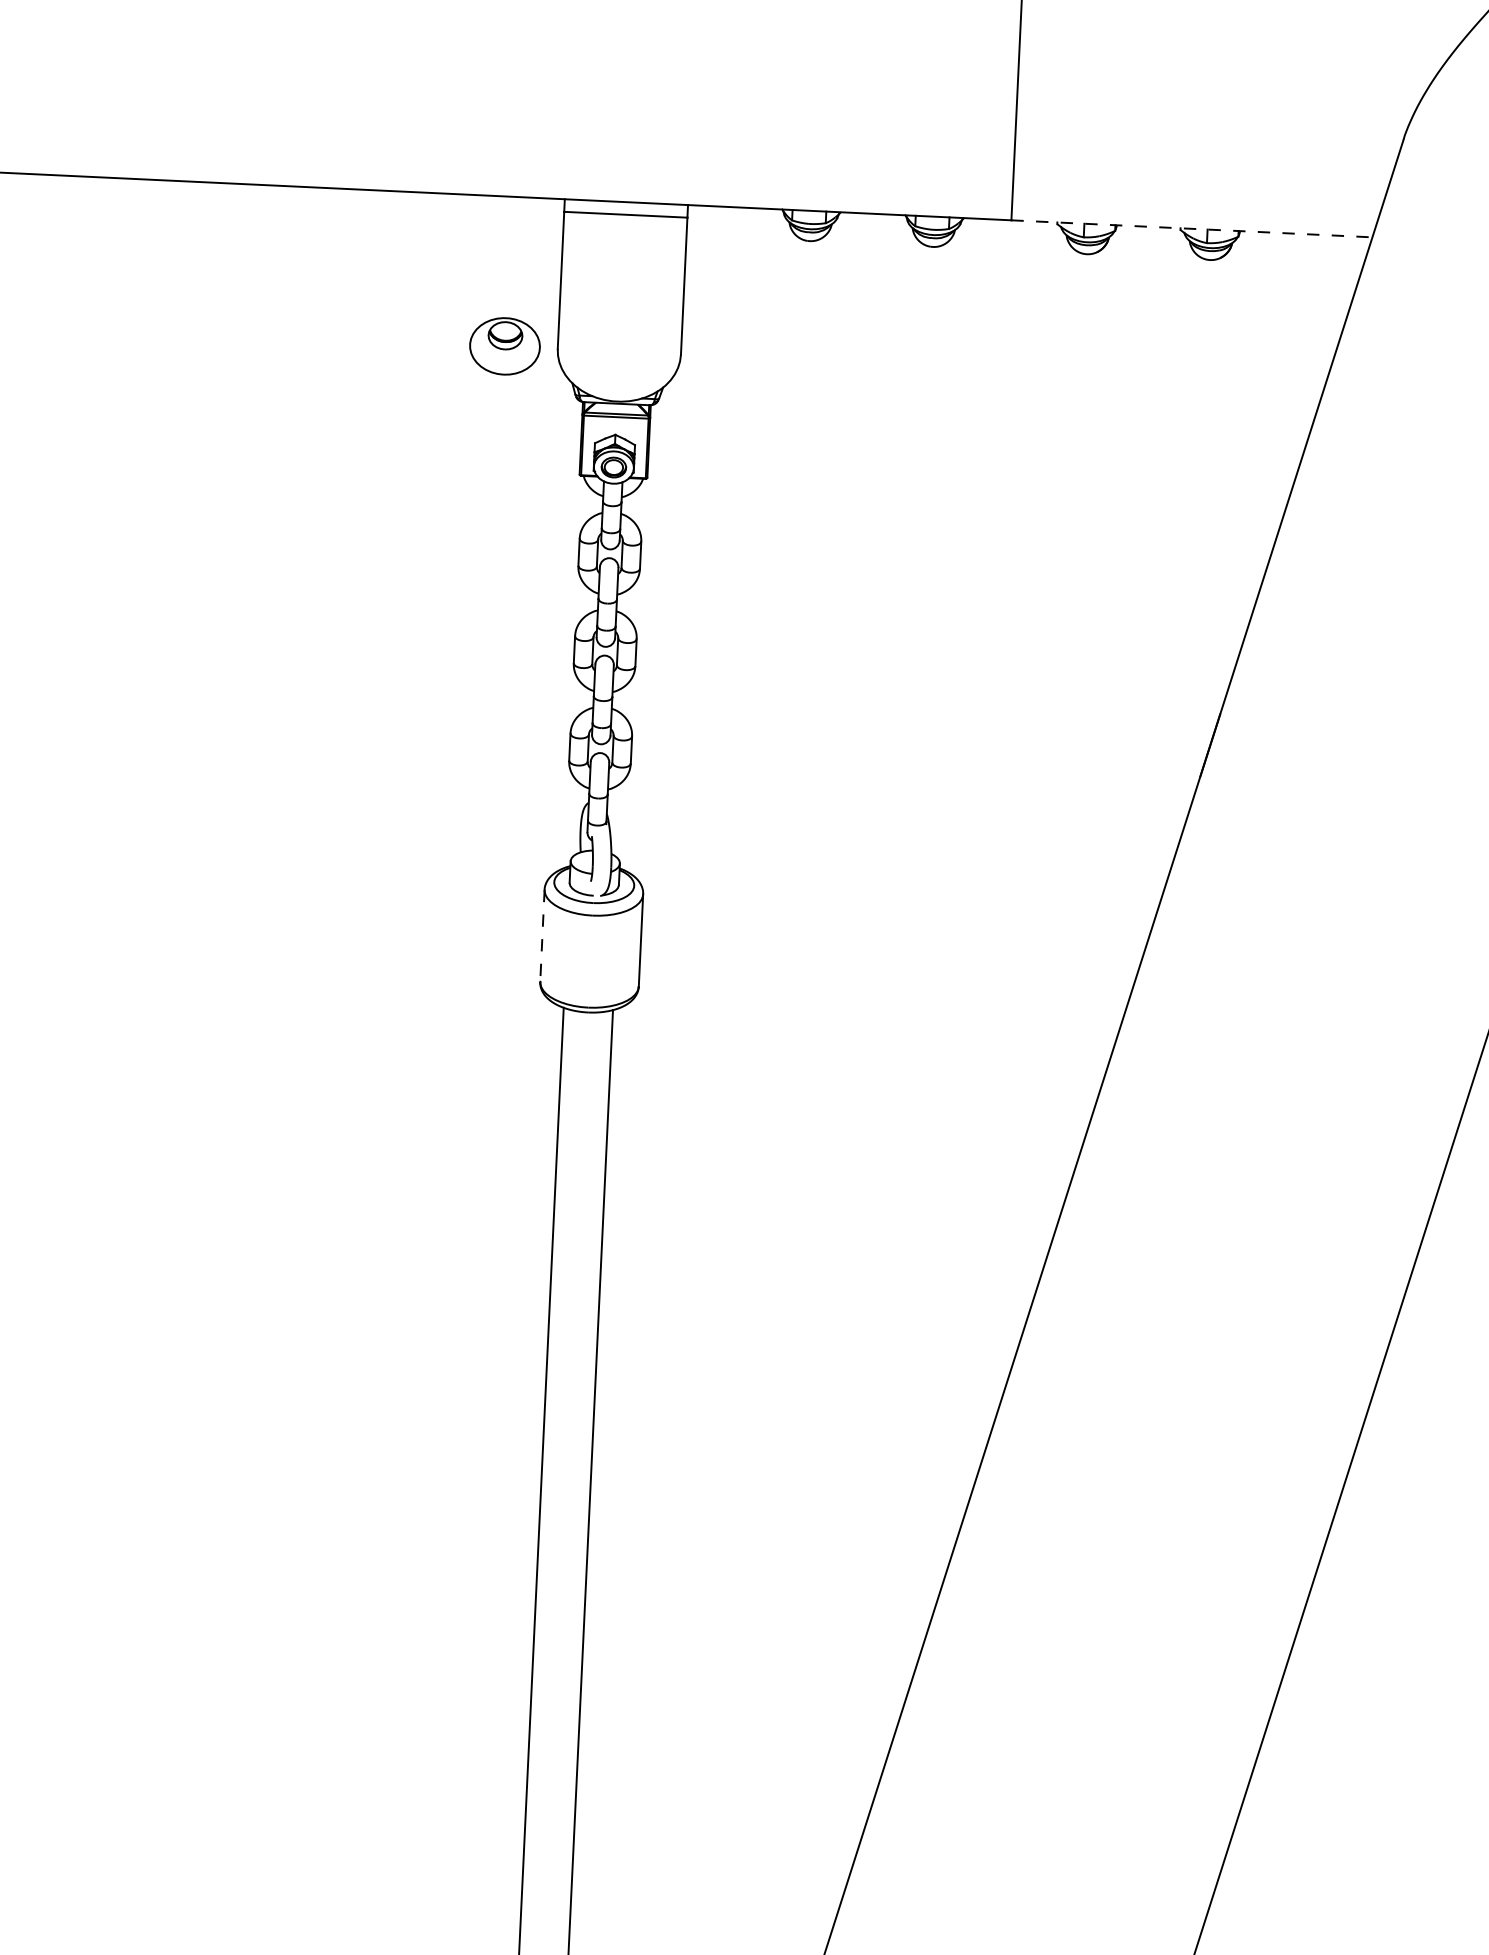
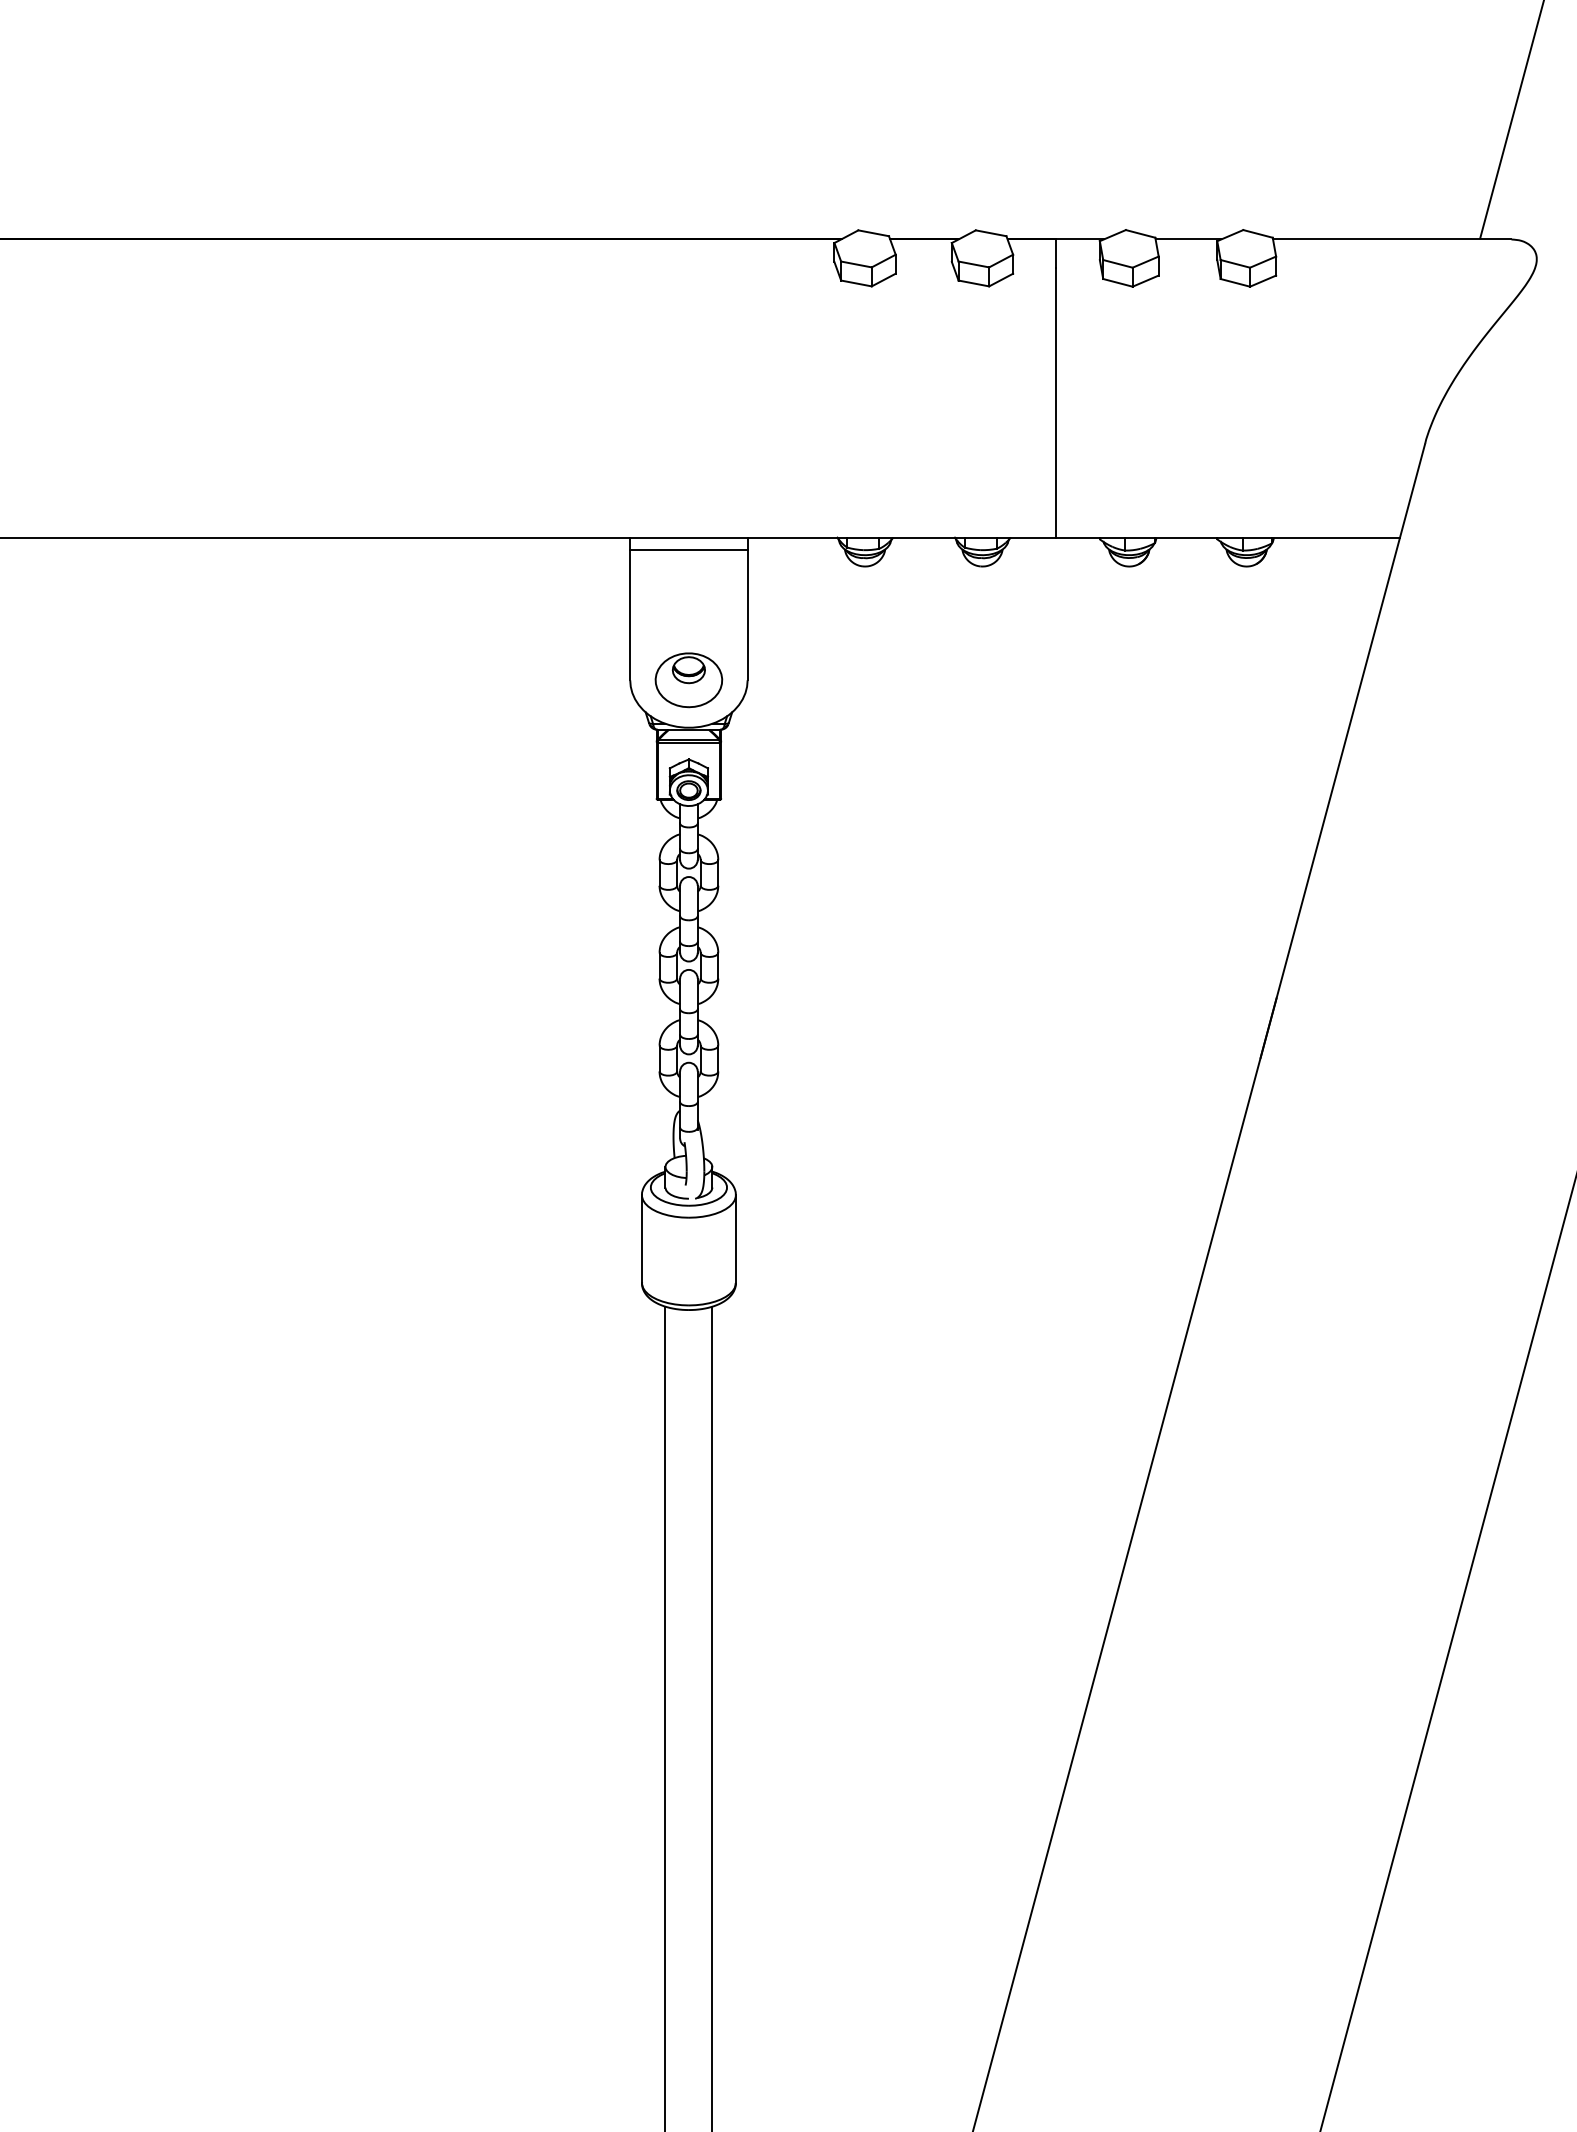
line: (1192, 228) -> (1228, 537), dashed -> solid
part: (504, 346) -> (688, 680), moved
line: (541, 936) -> (641, 1239), dashed -> solid

